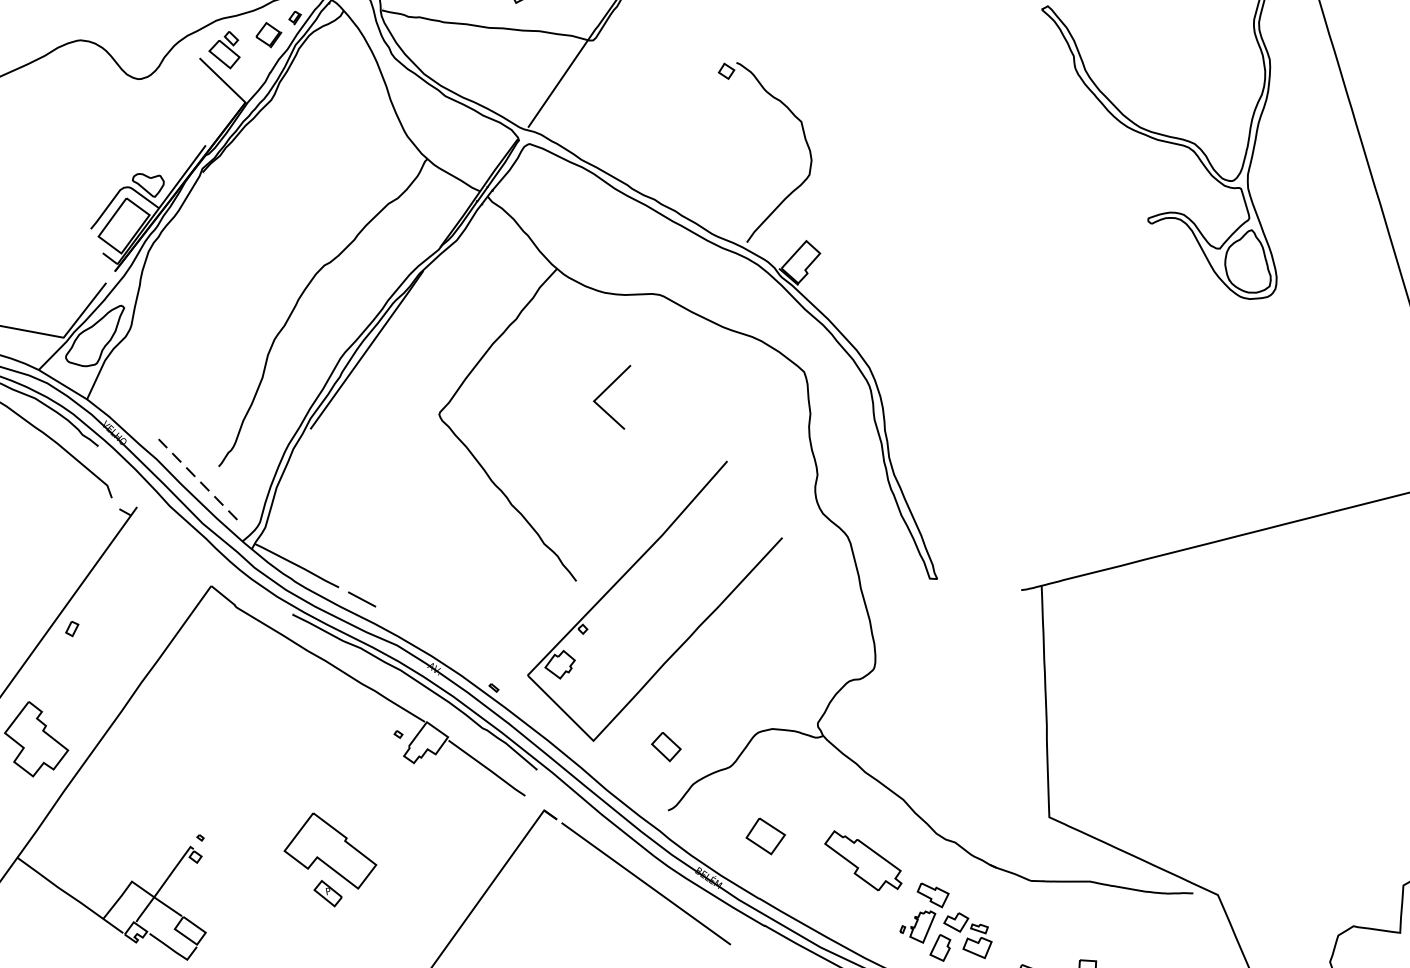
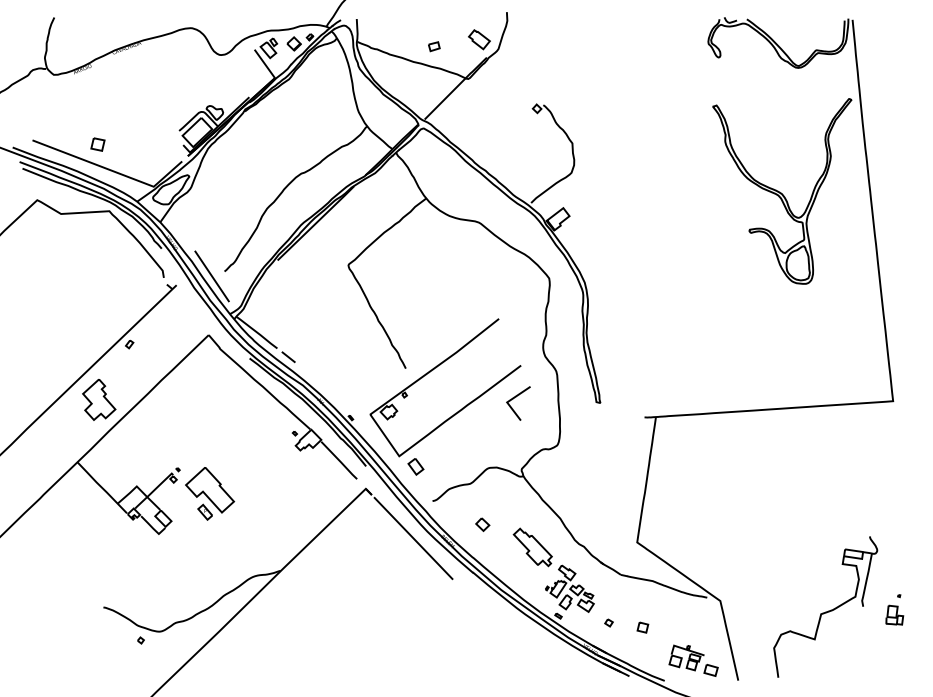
line: (609, 389) -> (516, 397), moved
line: (198, 479) -> (212, 276), dashed -> solid
part: (665, 746) -> (415, 466), moved
part: (765, 836) -> (482, 524), size x0.62
part: (331, 858) -> (210, 493), moved

